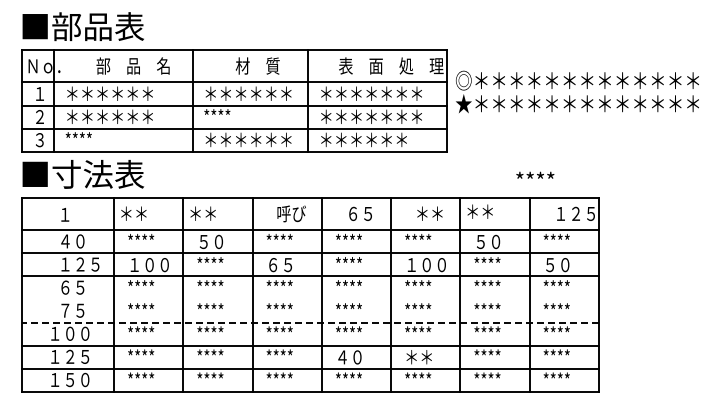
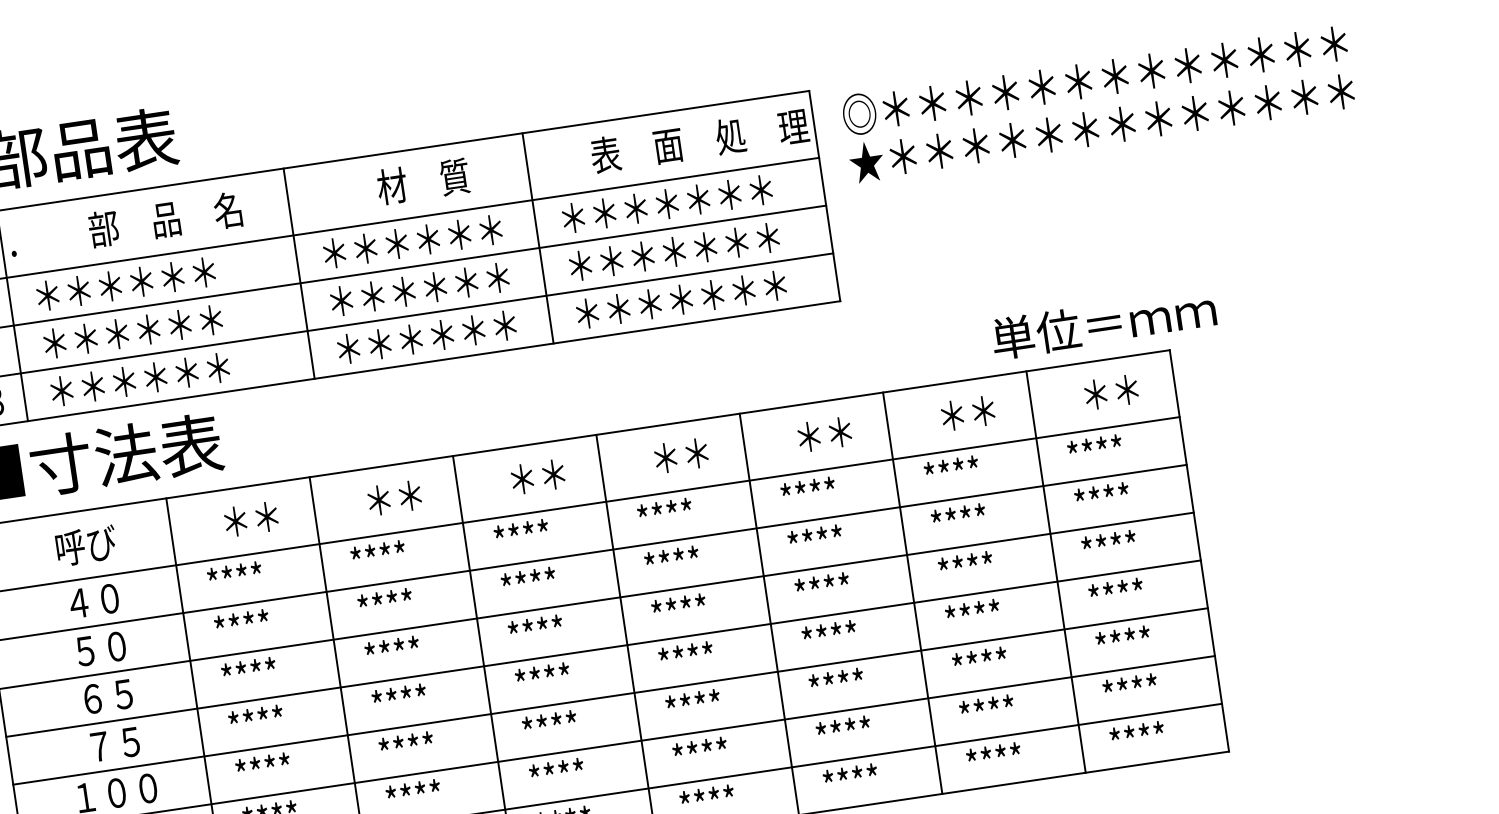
text: (577, 91) -> (1098, 101), moved
text: (247, 116) -> (417, 289), **** -> ＊＊＊＊＊＊
text: (108, 139) -> (136, 379), **** -> ＊＊＊＊＊＊
text: (416, 139) -> (774, 285), ＊＊＊＊＊＊ -> ＊＊＊＊＊＊＊
text: (569, 180) -> (1103, 323), **** -> 単位＝ｍｍ
text: (479, 211) -> (966, 413), moved
text: (133, 213) -> (250, 518), moved
text: (202, 213) -> (393, 497), moved
text: (291, 213) -> (538, 476), 呼び -> ＊＊
text: (360, 213) -> (680, 455), ６５ -> ＊＊
text: (574, 213) -> (1123, 389), １２５ -> ＊＊
text: (72, 214) -> (85, 545), １ -> 呼び
text: (210, 241) -> (379, 559), ５０ -> ****
text: (487, 241) -> (952, 474), ５０ -> ****
text: (80, 264) -> (117, 646), １２５ -> ５０
text: (148, 264) -> (257, 625), １００ -> ****
text: (279, 264) -> (528, 585), ６５ -> ****
text: (425, 264) -> (831, 541), １００ -> ****
text: (556, 264) -> (1102, 501), ５０ -> ****
line: (309, 299) -> (601, 648), added
line: (310, 322) -> (610, 696), dashed -> solid
text: (348, 356) -> (699, 755), ４０ -> ****
text: (418, 356) -> (844, 733), ＊＊ -> ****

